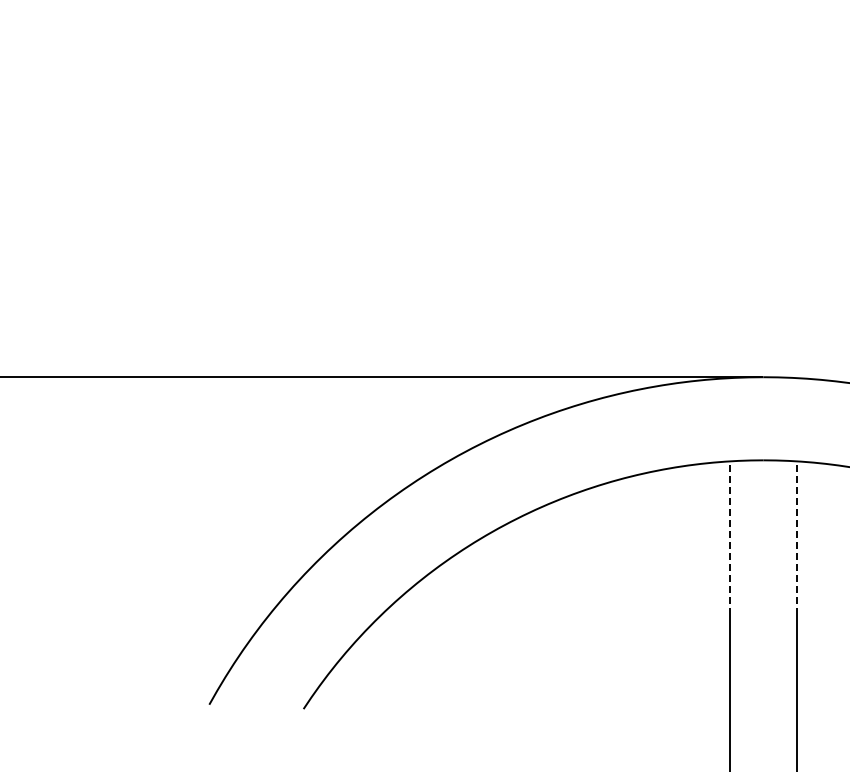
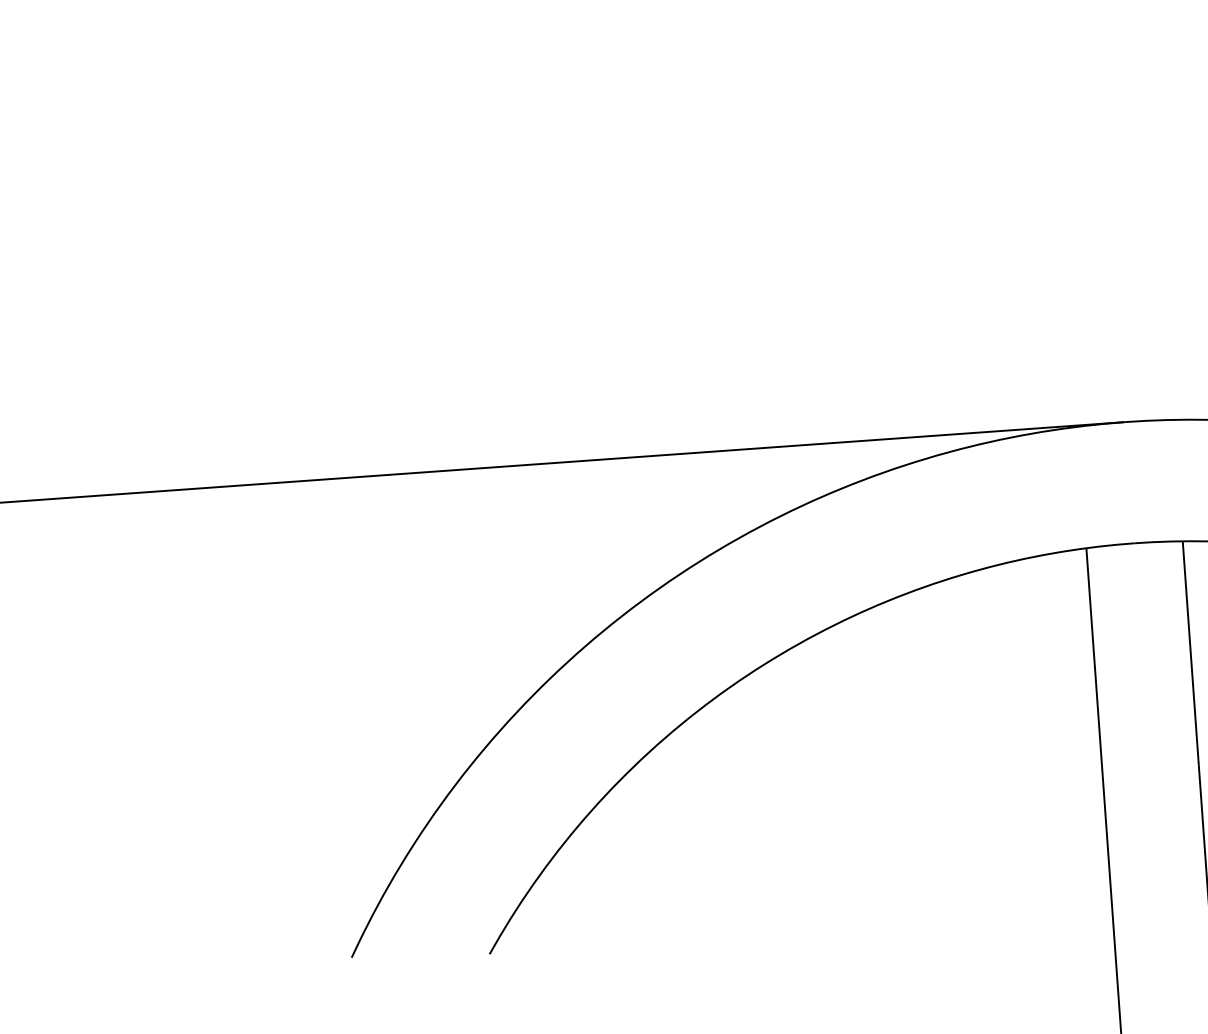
line: (730, 538) -> (1094, 660), dashed -> solid
line: (796, 538) -> (1190, 653), dashed -> solid

